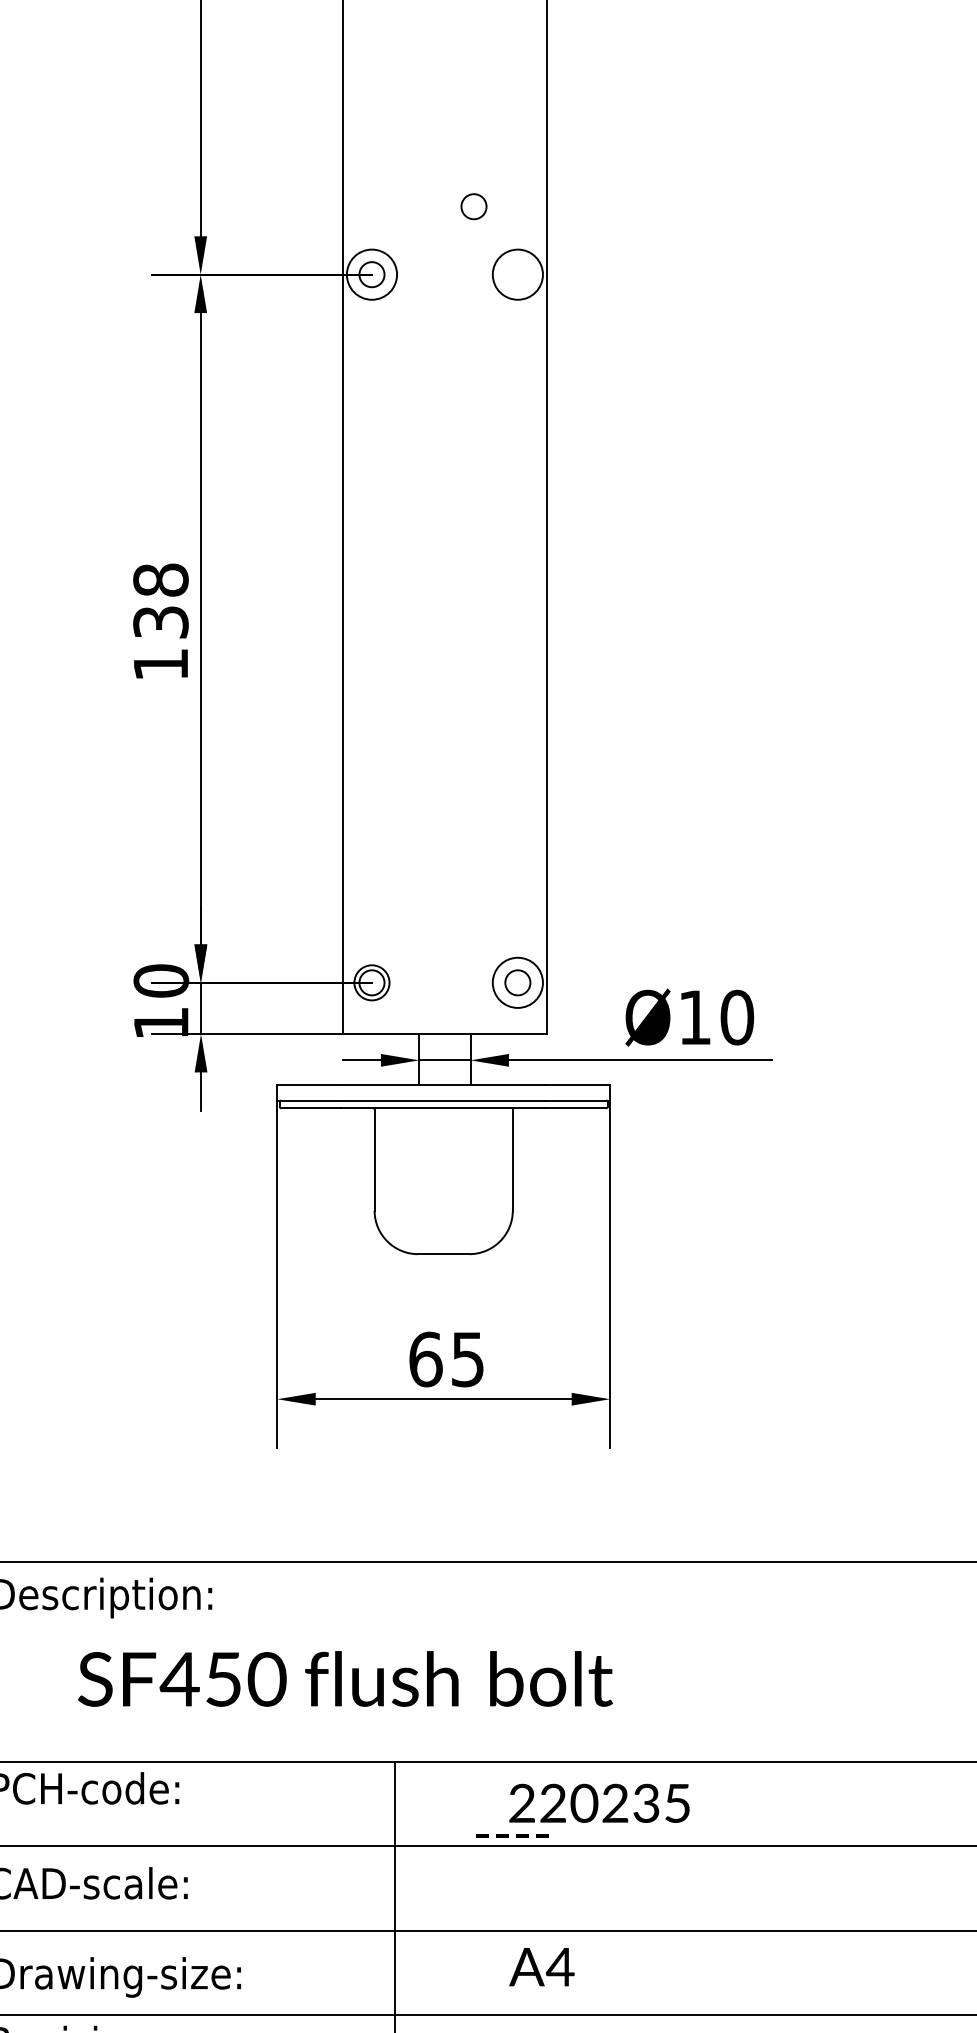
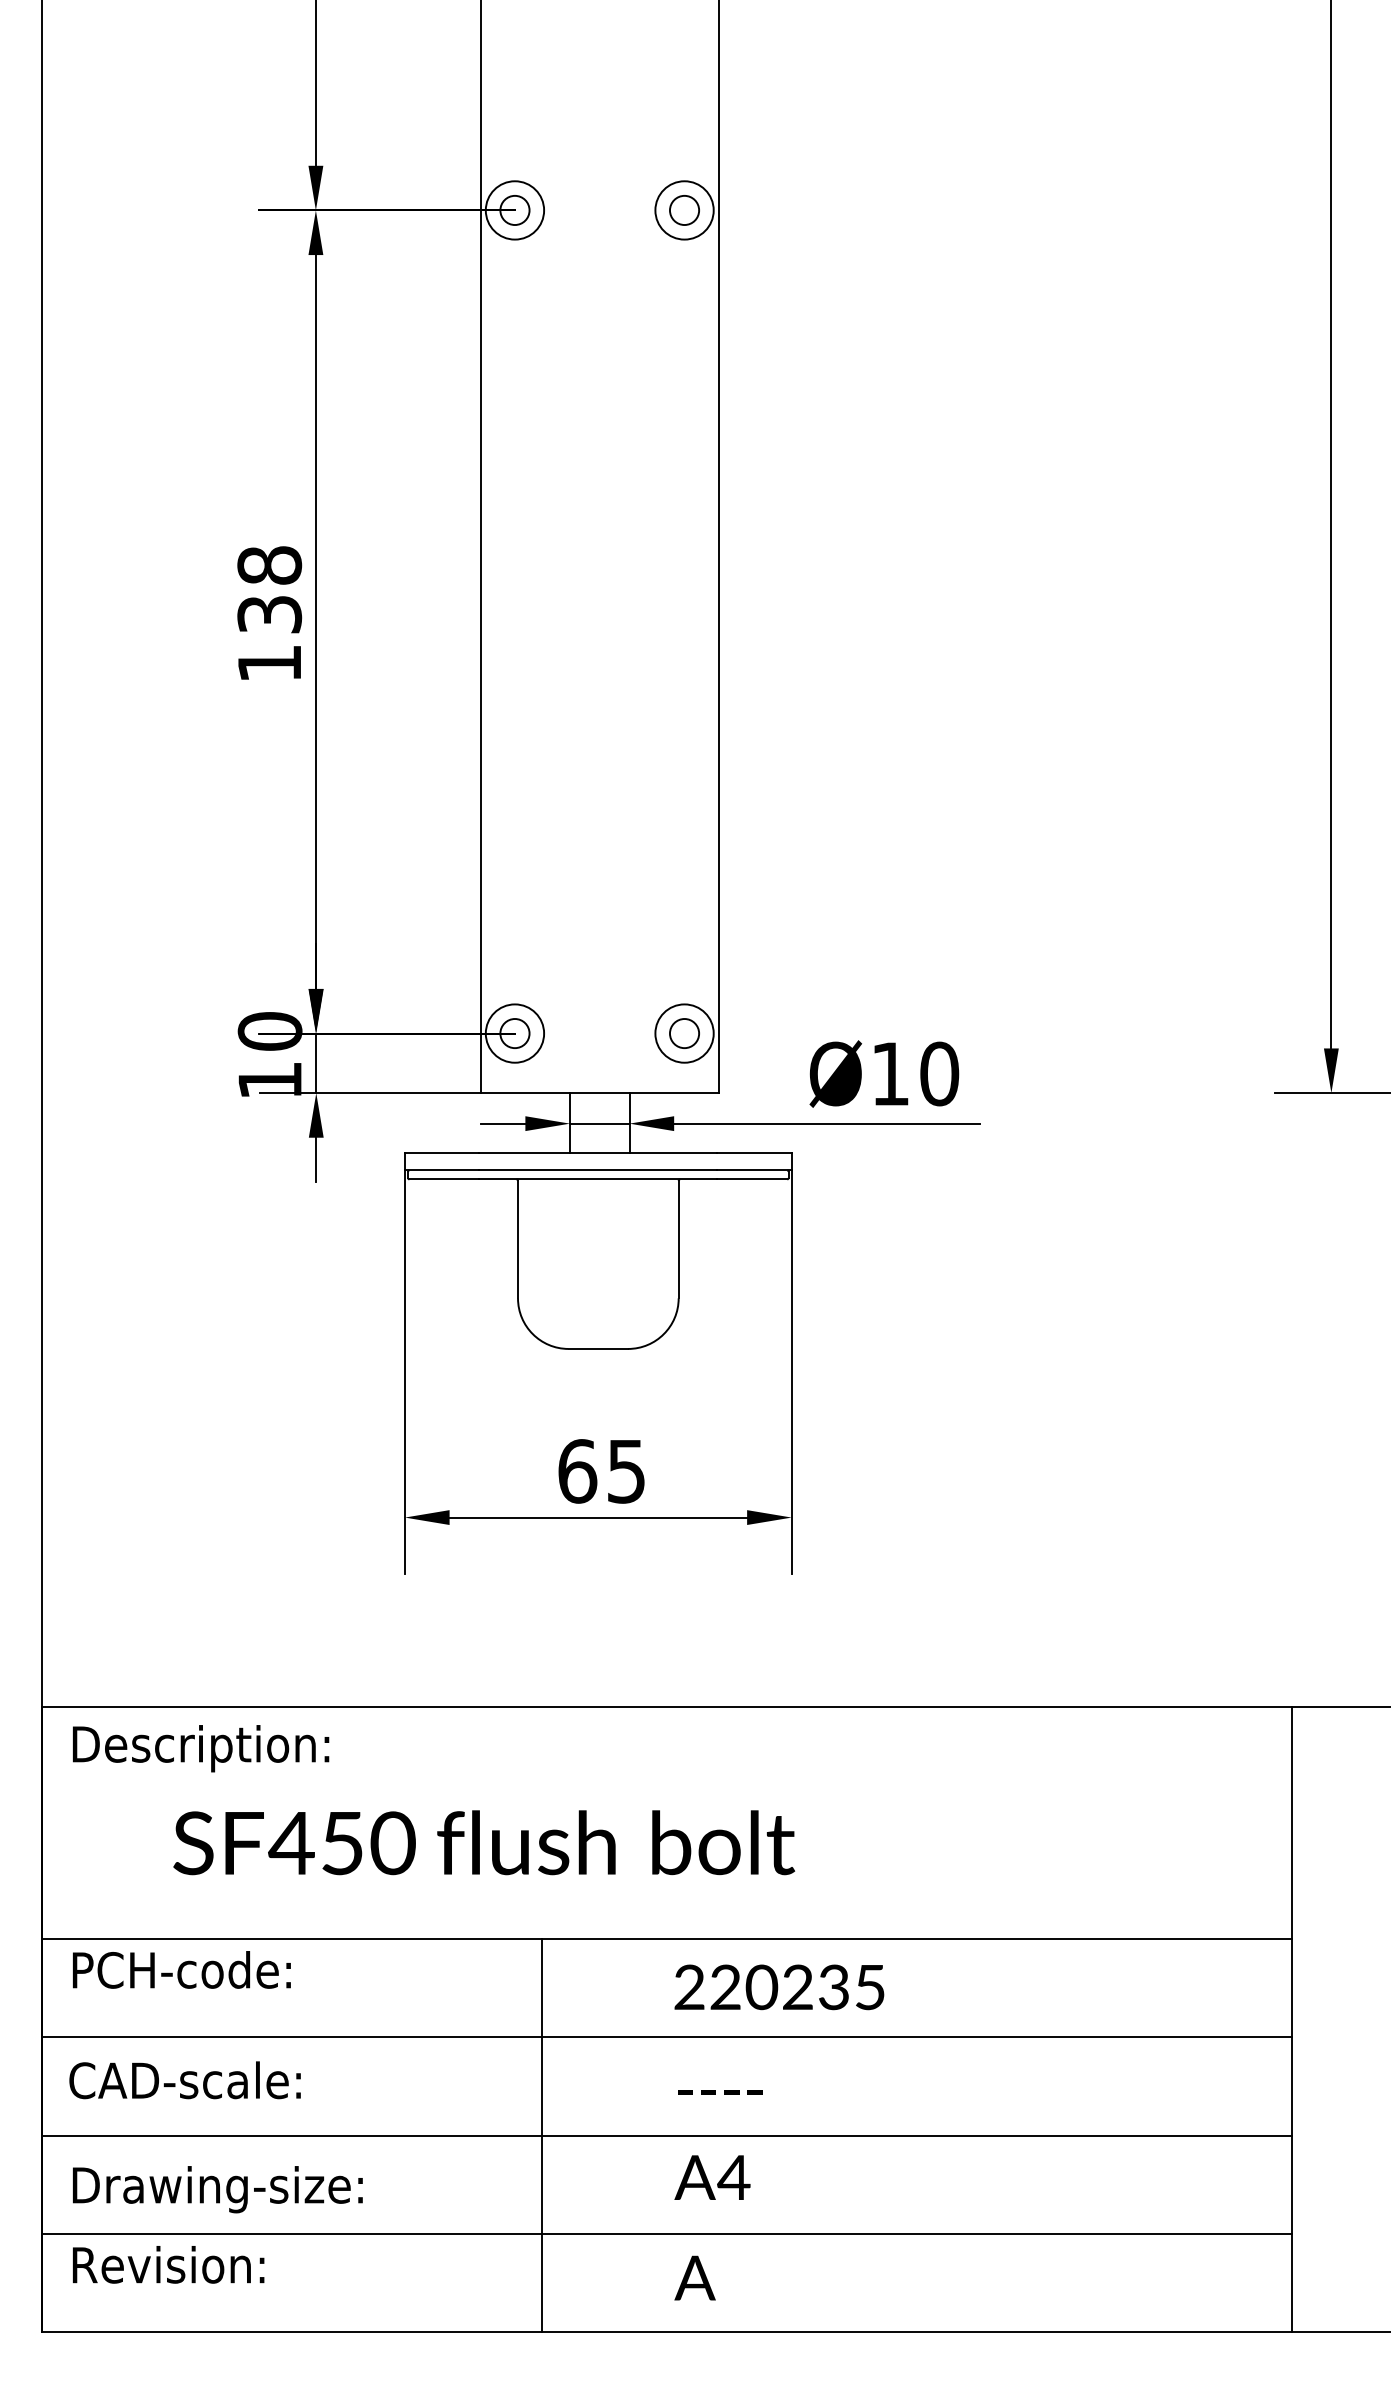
circle: (473, 206) -> (684, 210), moved
circle: (371, 982) -> (514, 1033), size x1.43
text: (512, 1836) -> (720, 2092), moved

